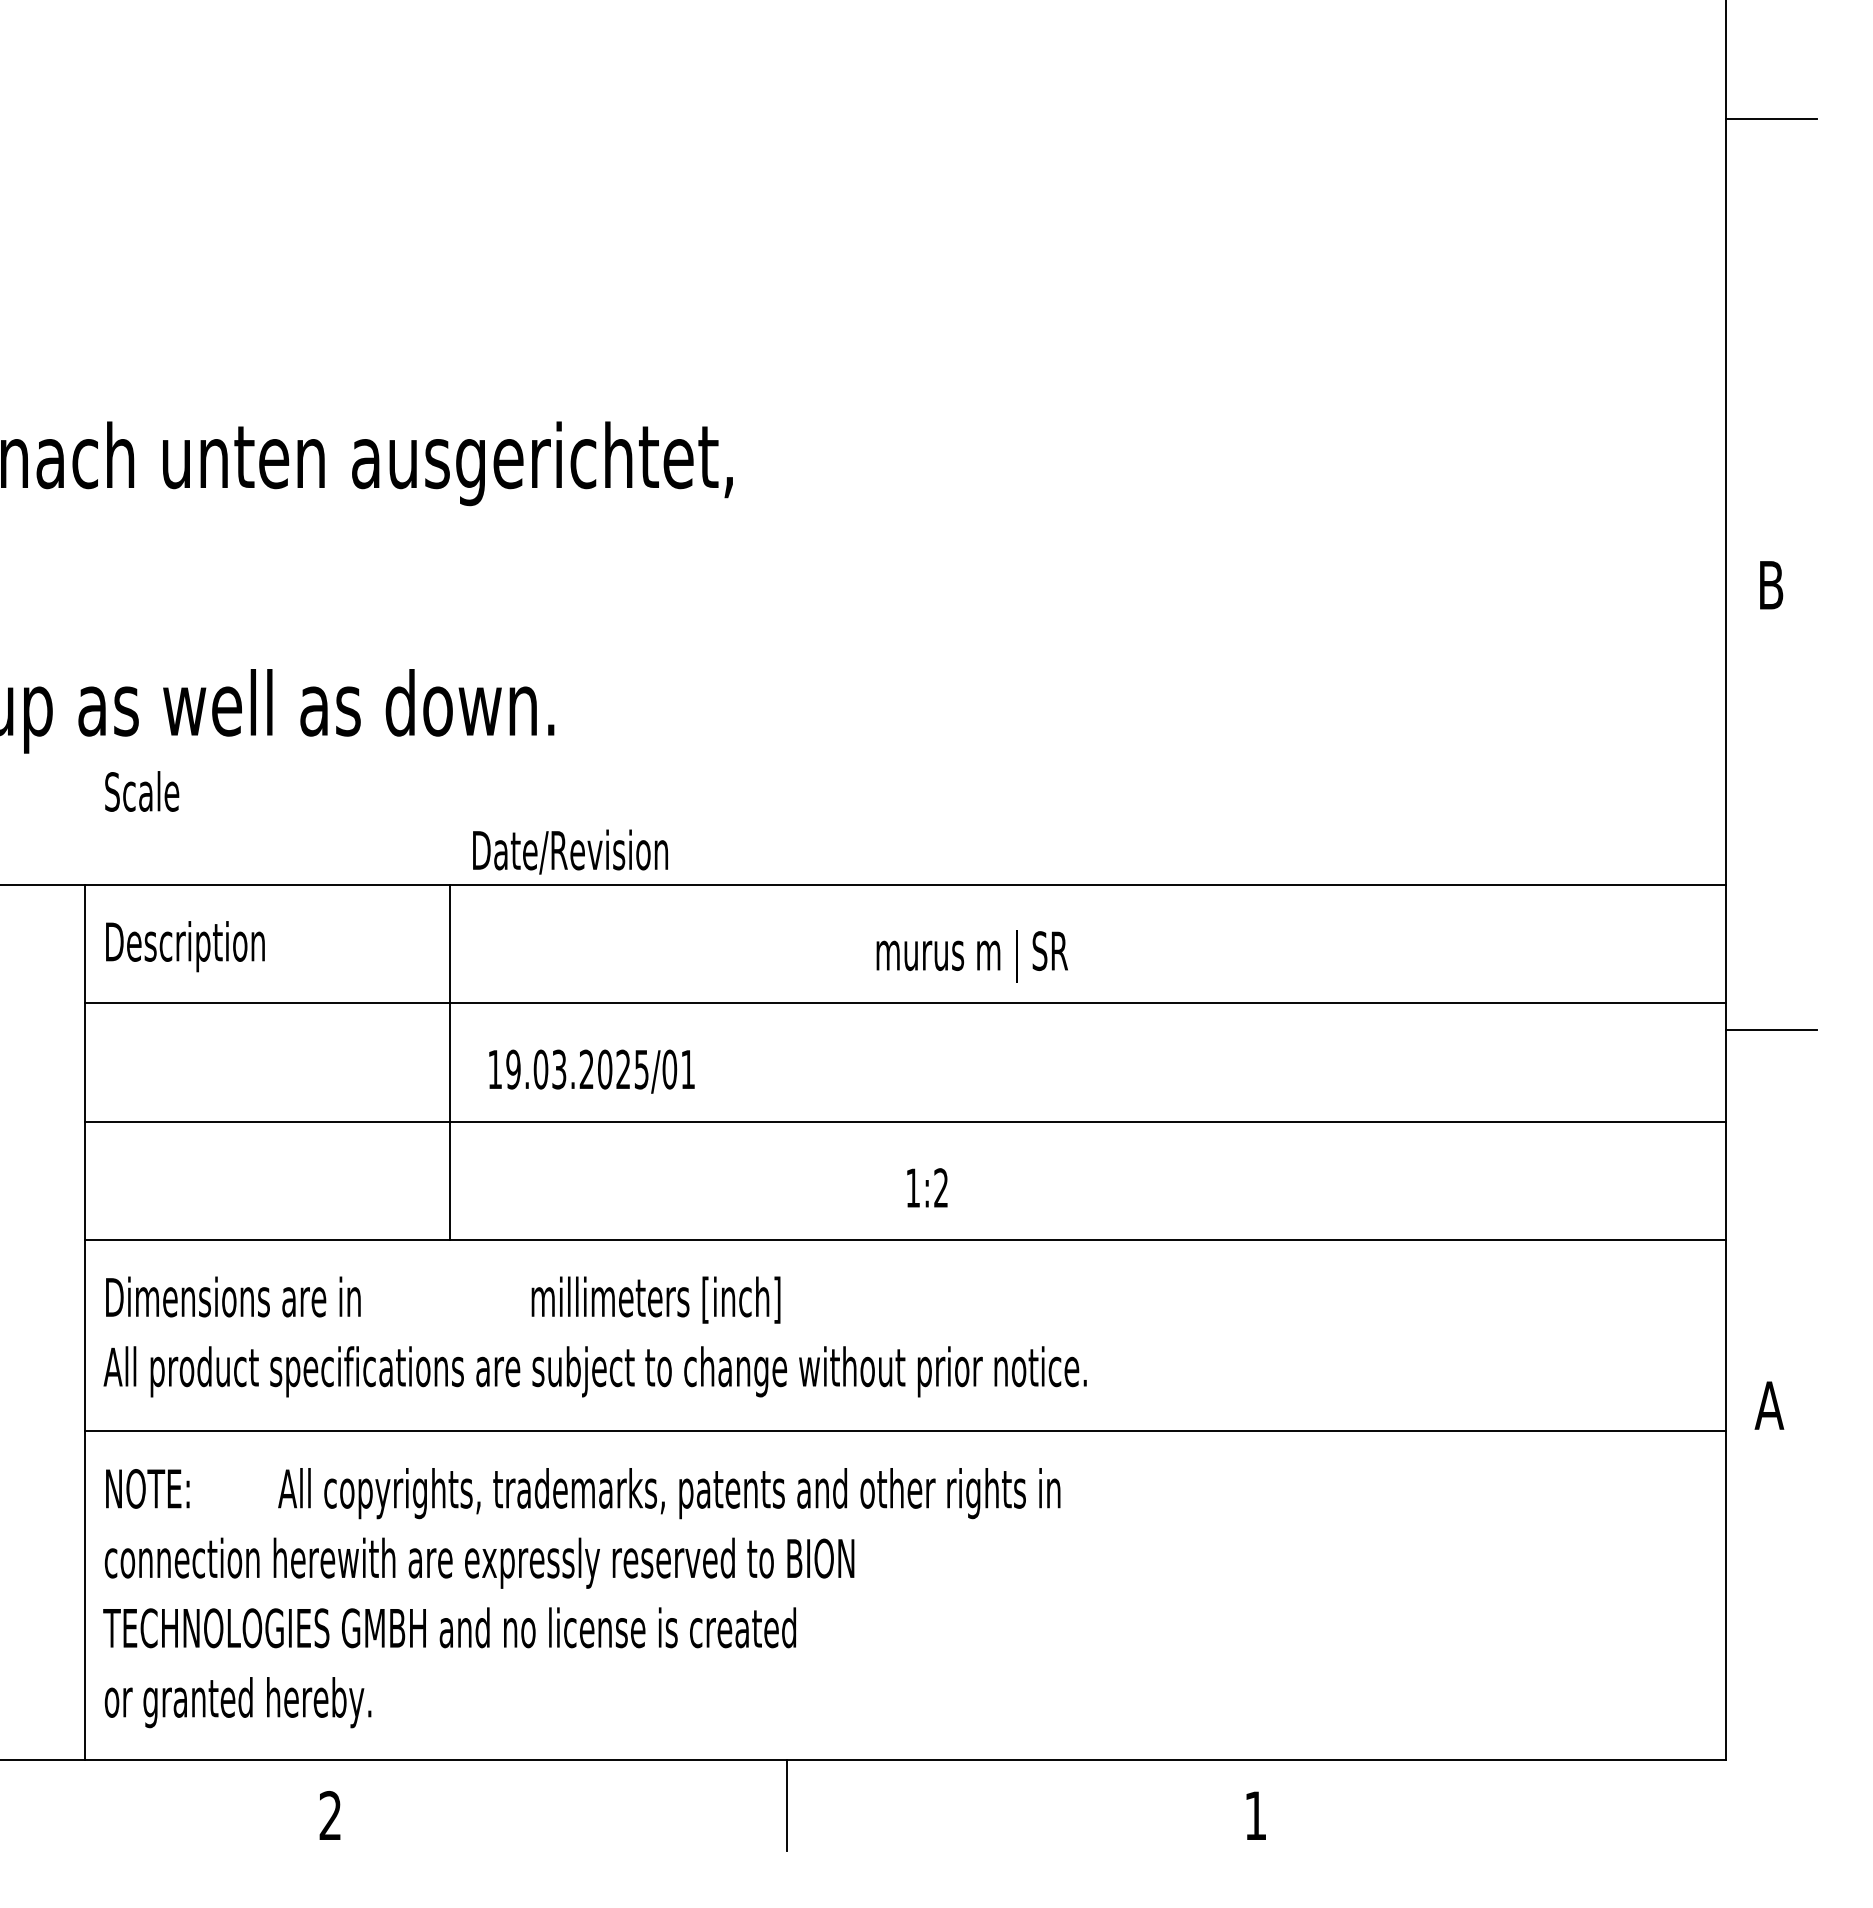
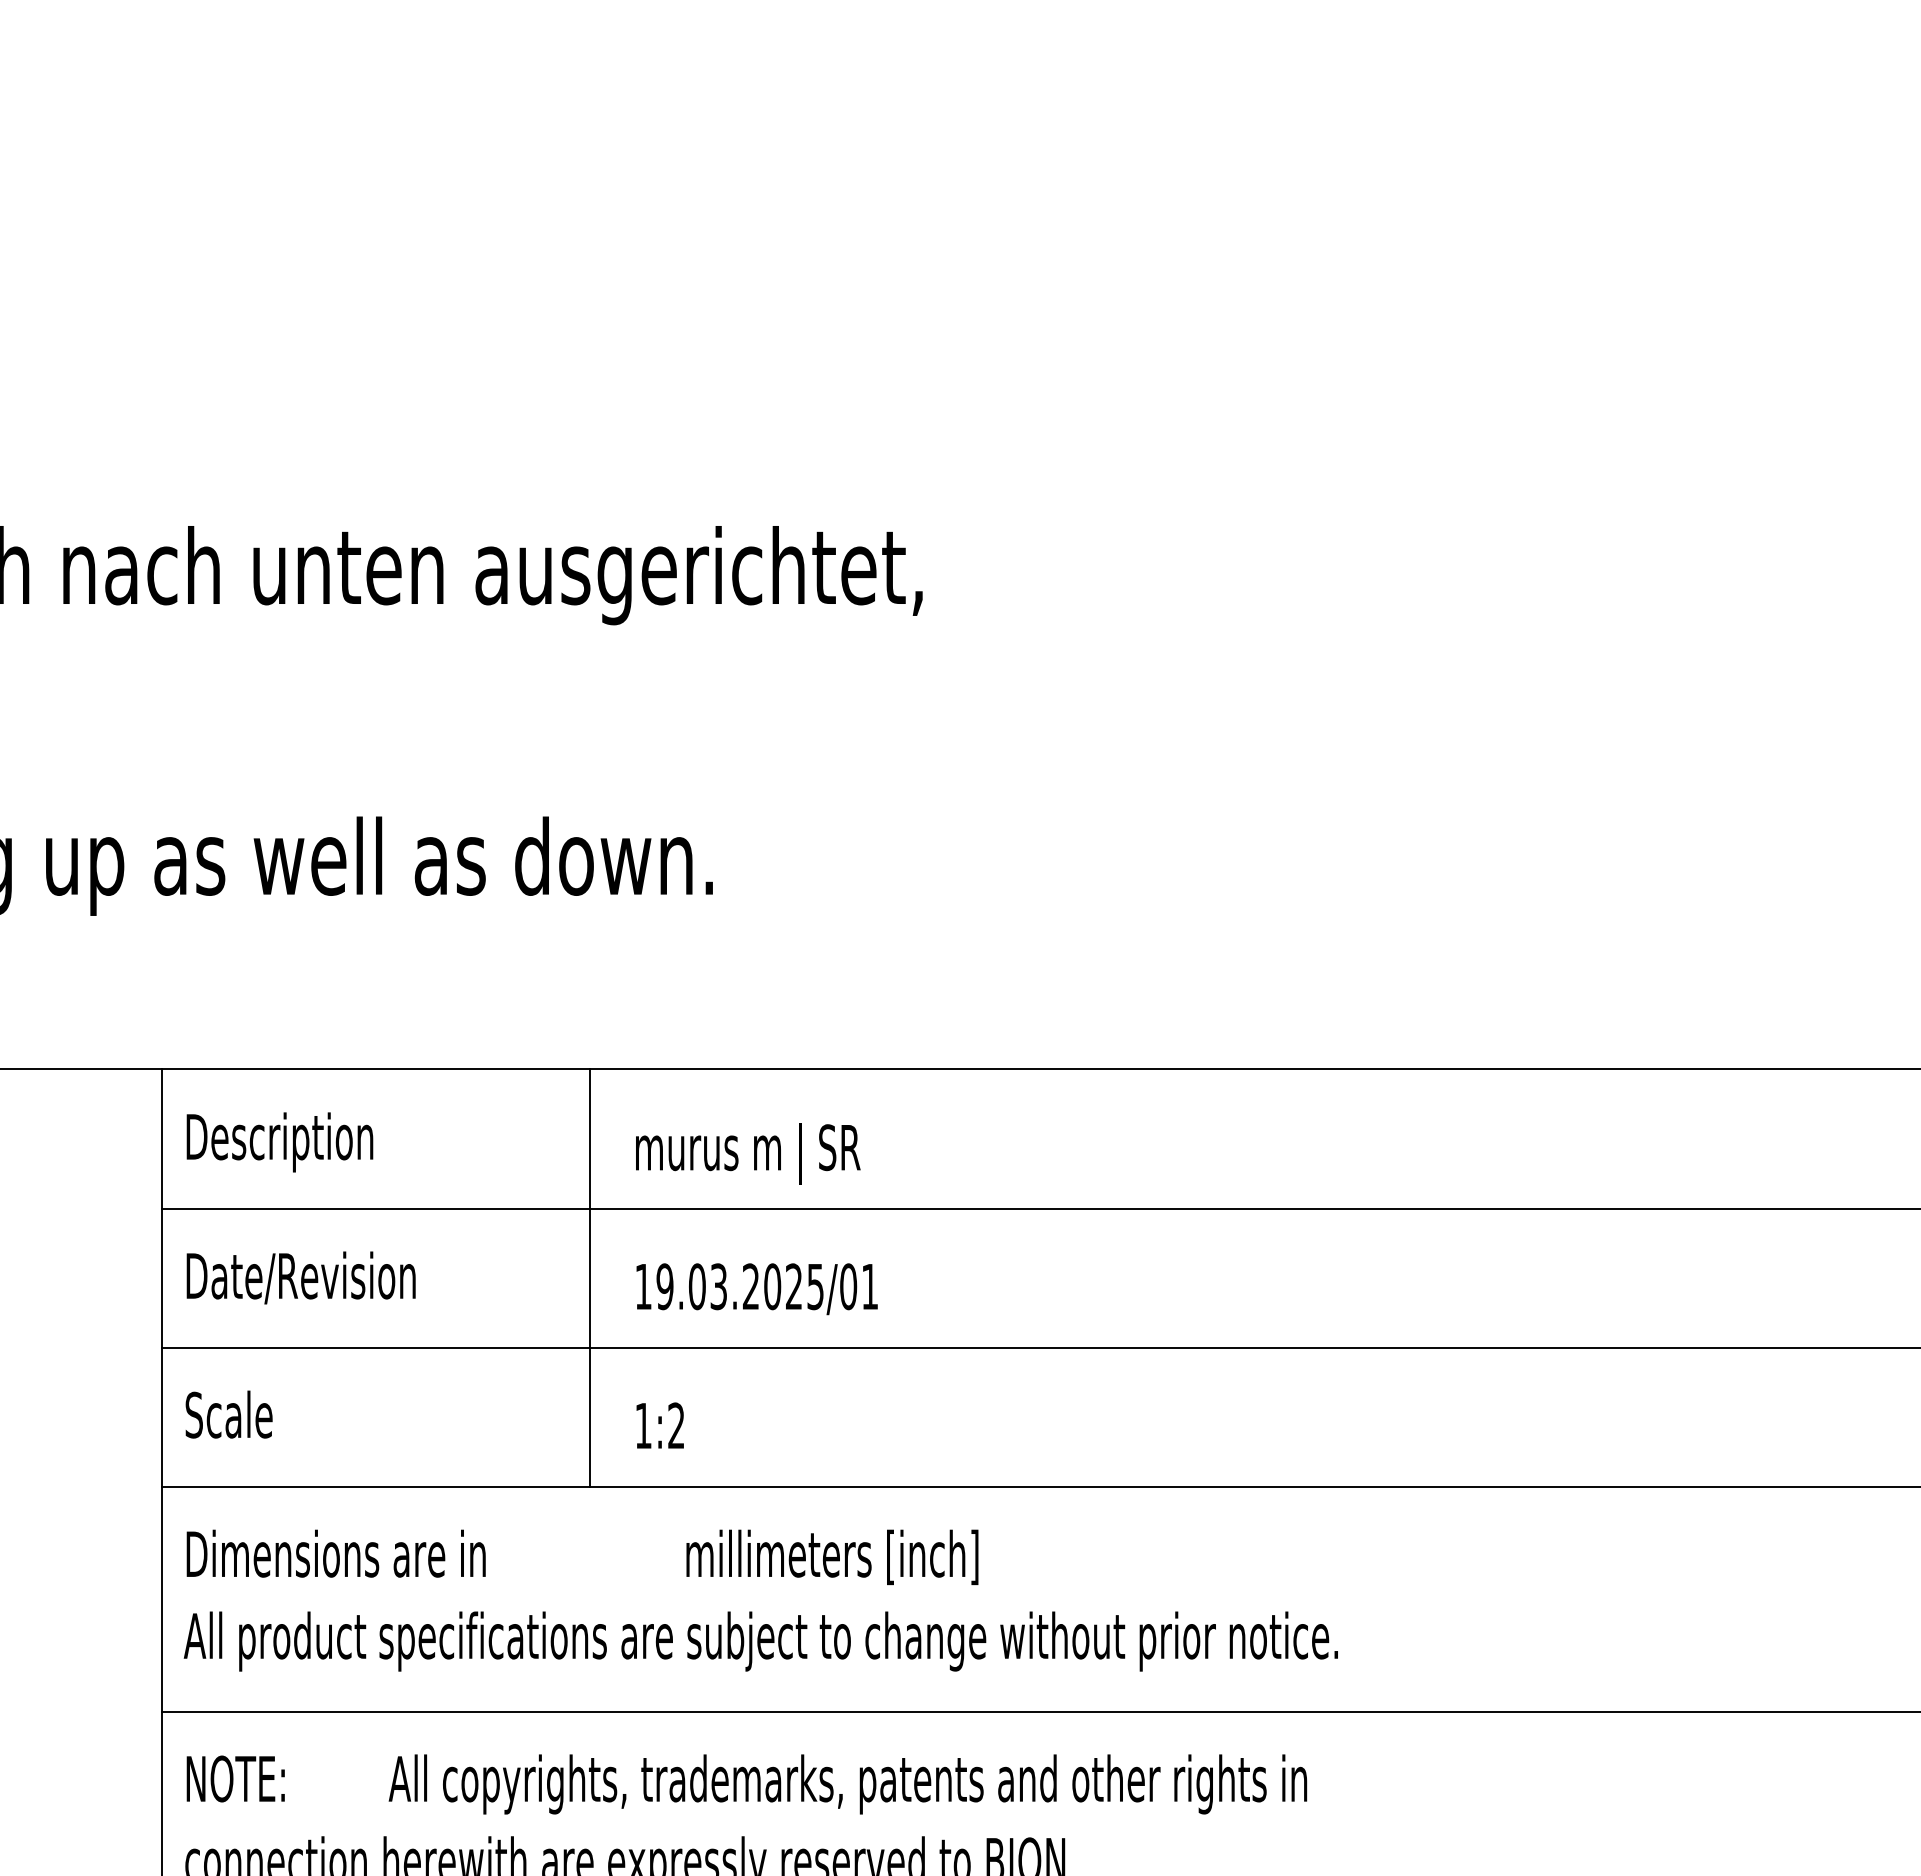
text: (142, 791) -> (229, 1414), moved
text: (570, 851) -> (301, 1277), moved
text: (971, 956) -> (747, 1154), moved
text: (927, 1187) -> (660, 1425), moved

